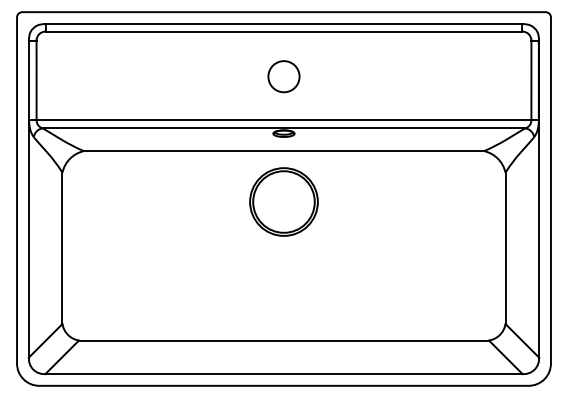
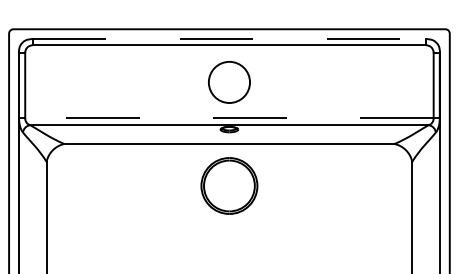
line: (284, 24) -> (229, 39), solid -> dashed
circle: (283, 76) -> (229, 82), size x1.6
line: (283, 119) -> (229, 117), solid -> dashed

